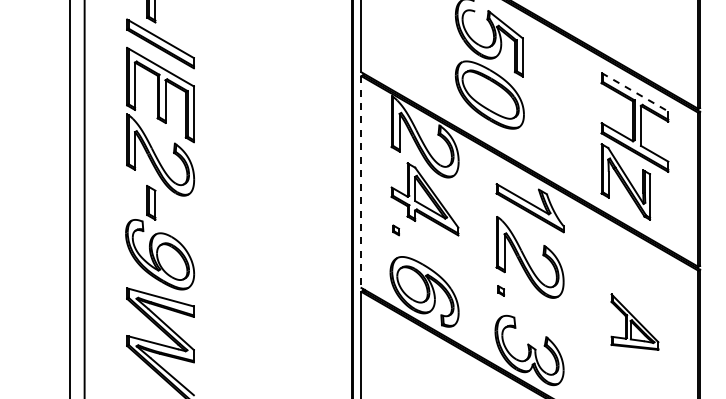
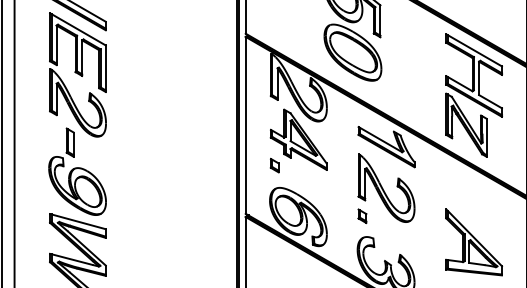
line: (635, 92) -> (474, 50), dashed -> solid
line: (361, 182) -> (245, 125), dashed -> solid
part: (395, 230) -> (274, 165), size x1.67
part: (500, 290) -> (361, 215), size x1.67
part: (634, 321) -> (473, 241), size x1.43

